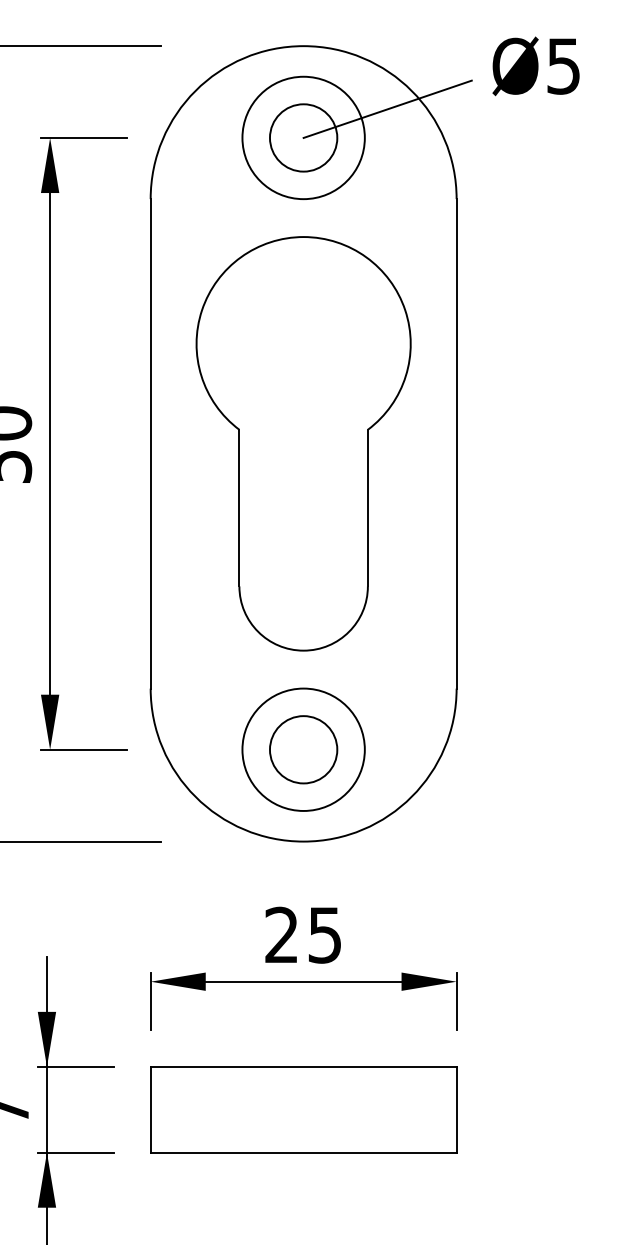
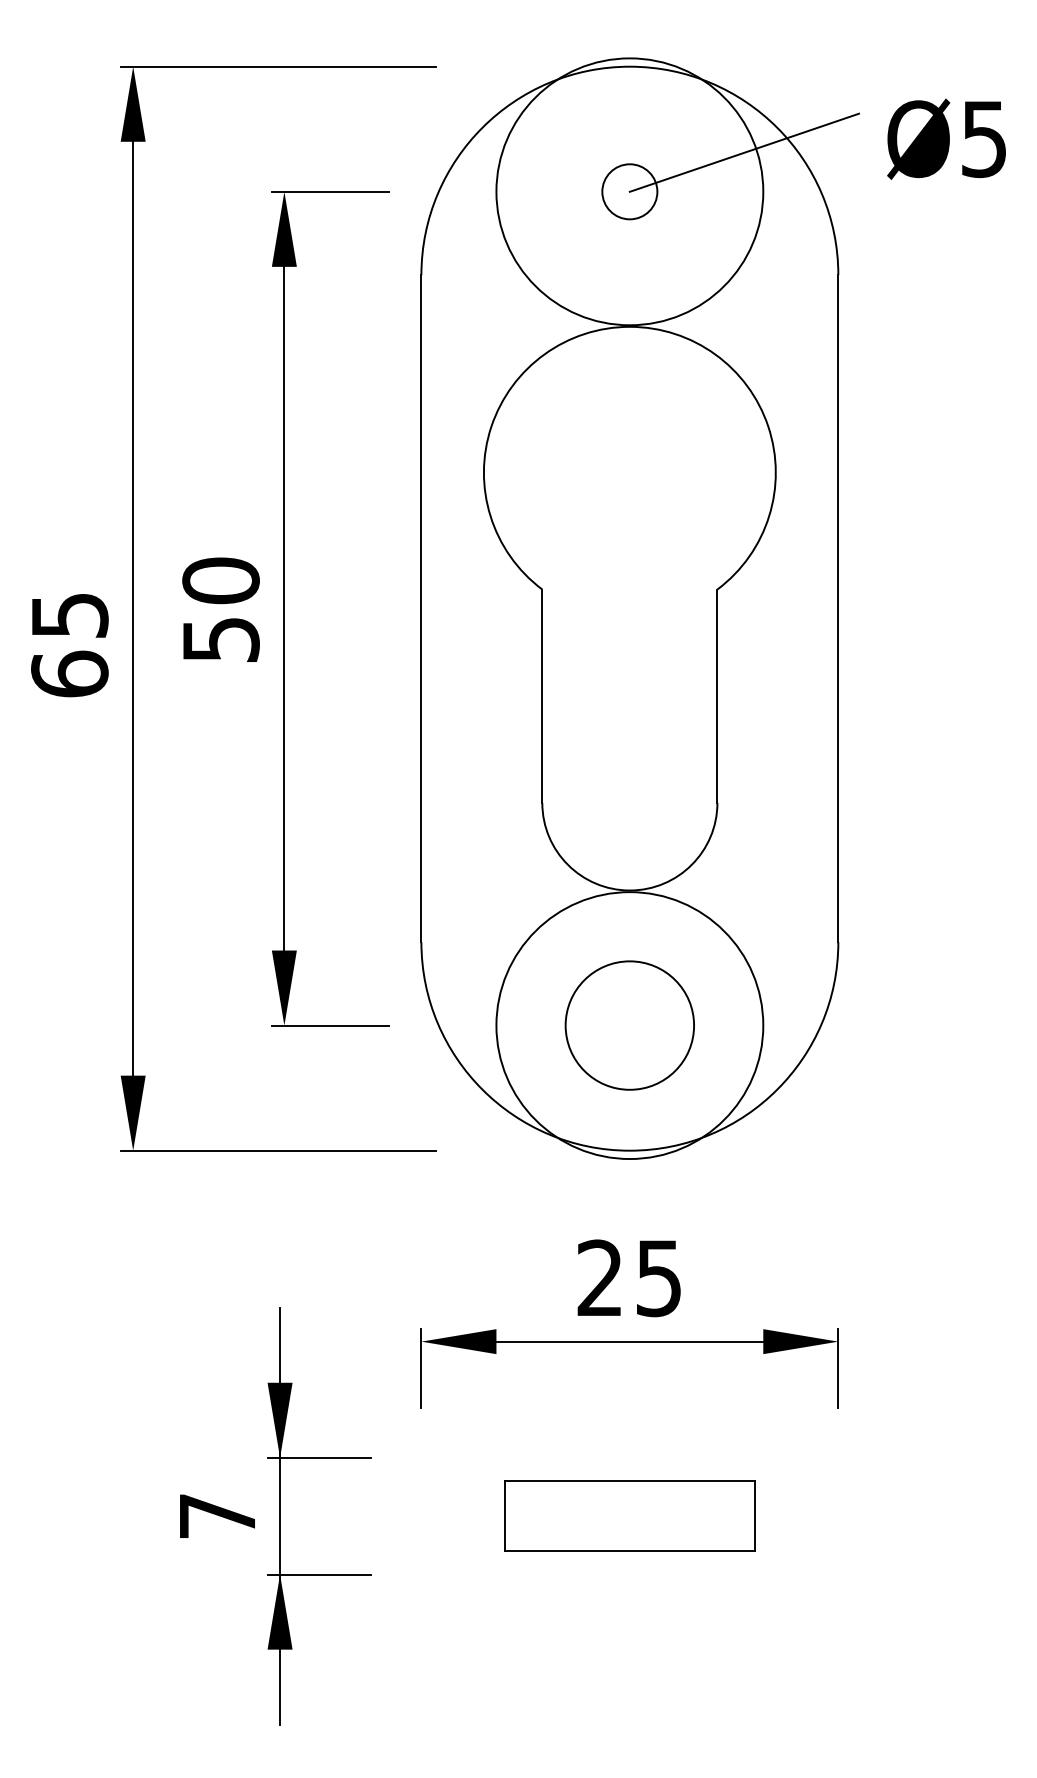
text: (535, 65) -> (946, 138), moved
circle: (303, 137) -> (629, 191), size x0.6
circle: (303, 137) -> (629, 191), size x1.6
circle: (303, 749) -> (629, 1025), size x1.4
circle: (303, 749) -> (629, 1025), size x1.6
part: (303, 1110) -> (629, 1516), size x0.6

